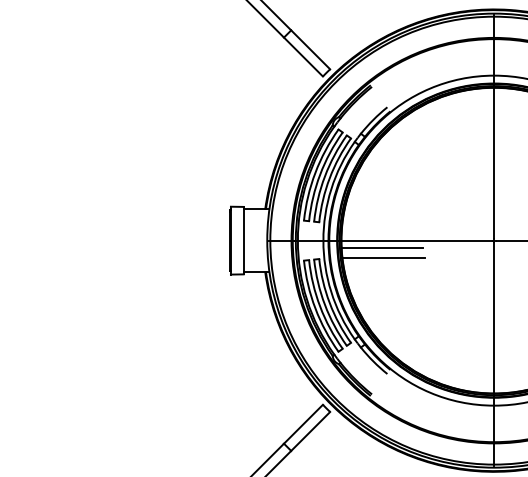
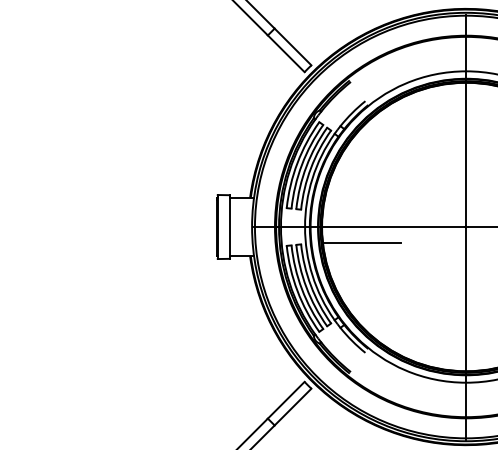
line: (382, 247) -> (360, 233), removed

